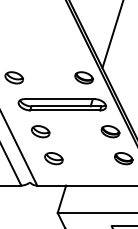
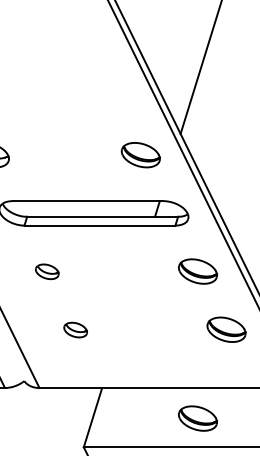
part: (40, 131) -> (46, 271), size x0.6
part: (53, 158) -> (74, 329), size x0.6
part: (110, 199) -> (197, 418), added

